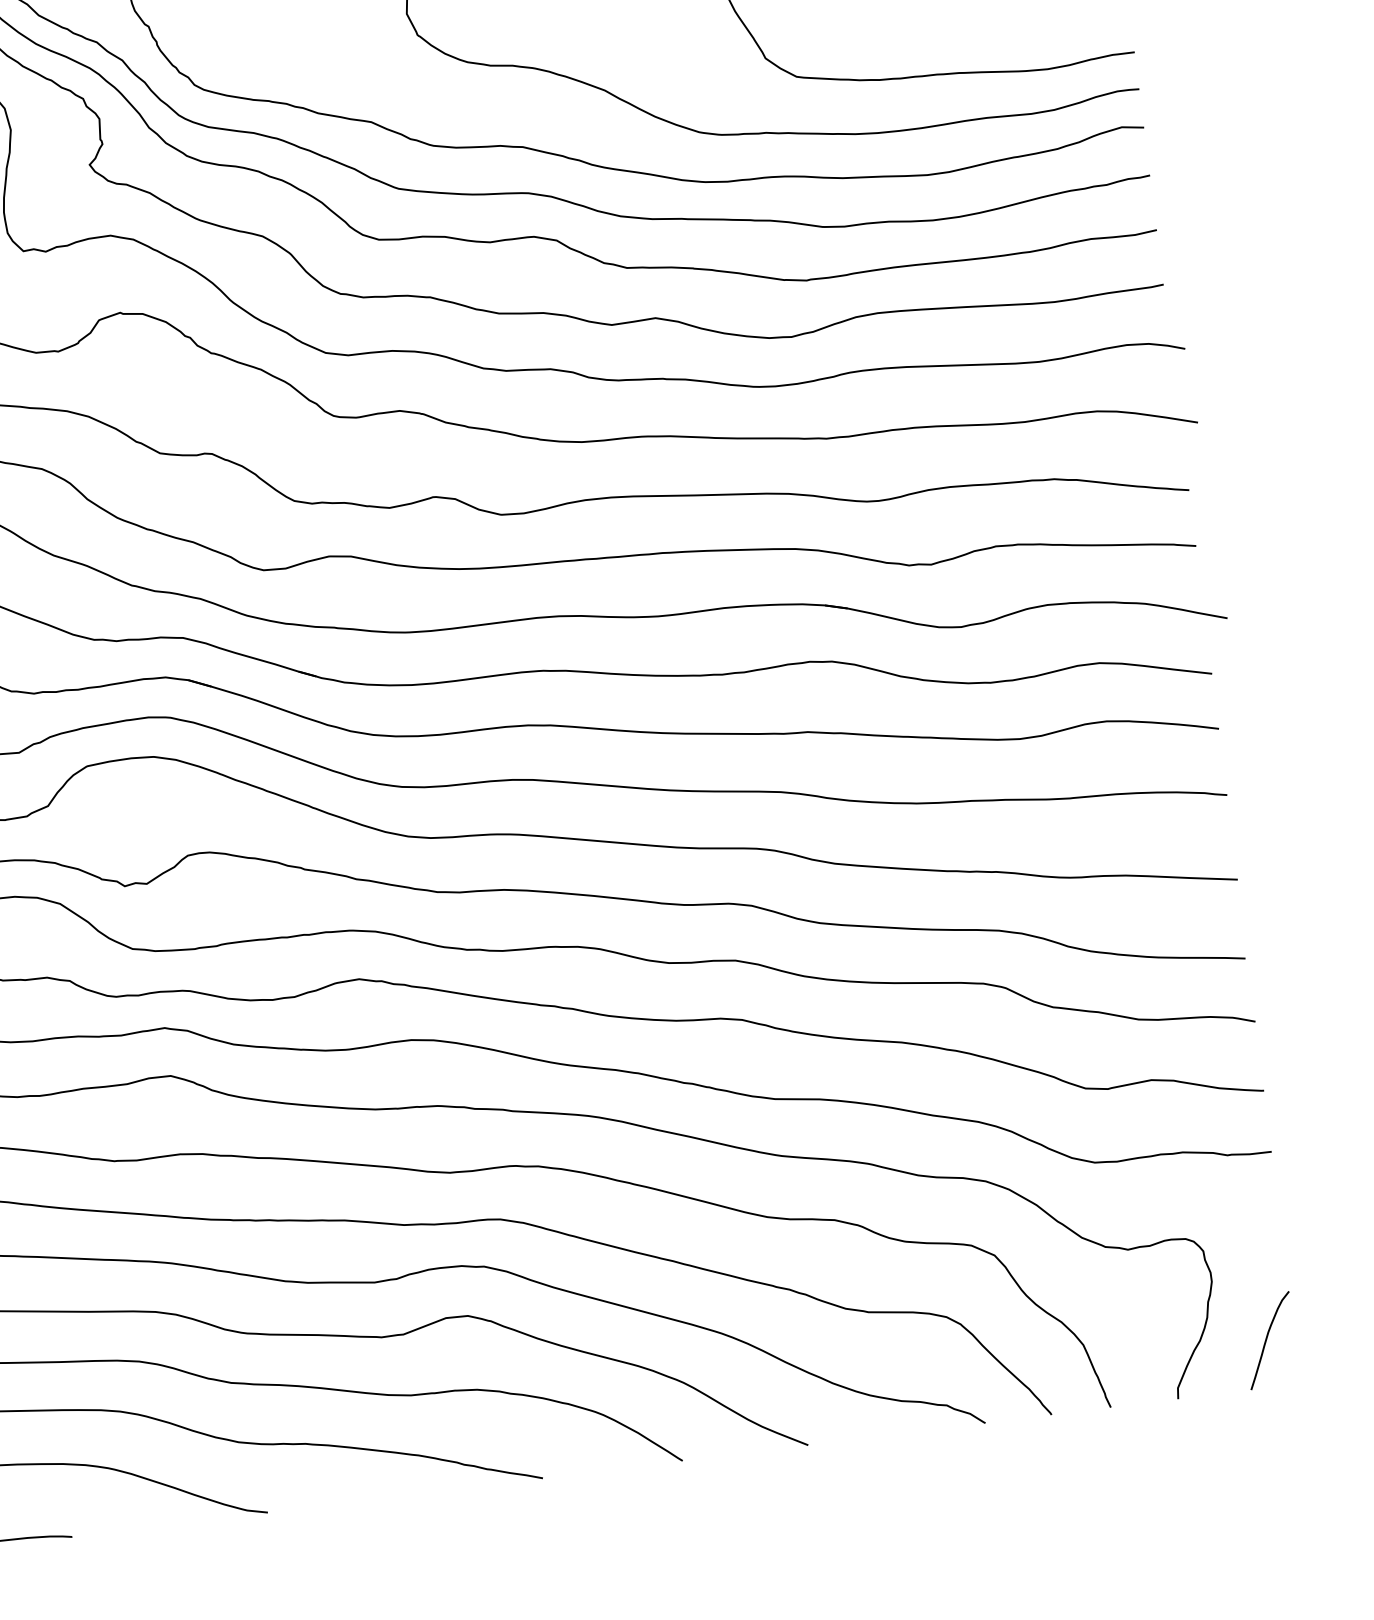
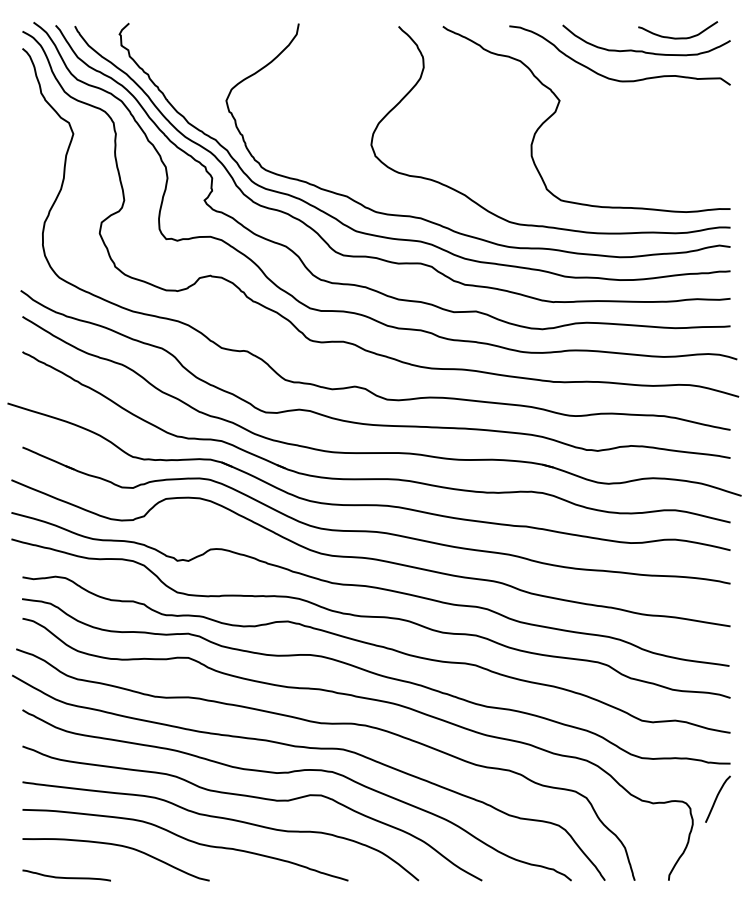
curve: (1268, 1339) -> (717, 798), moved

